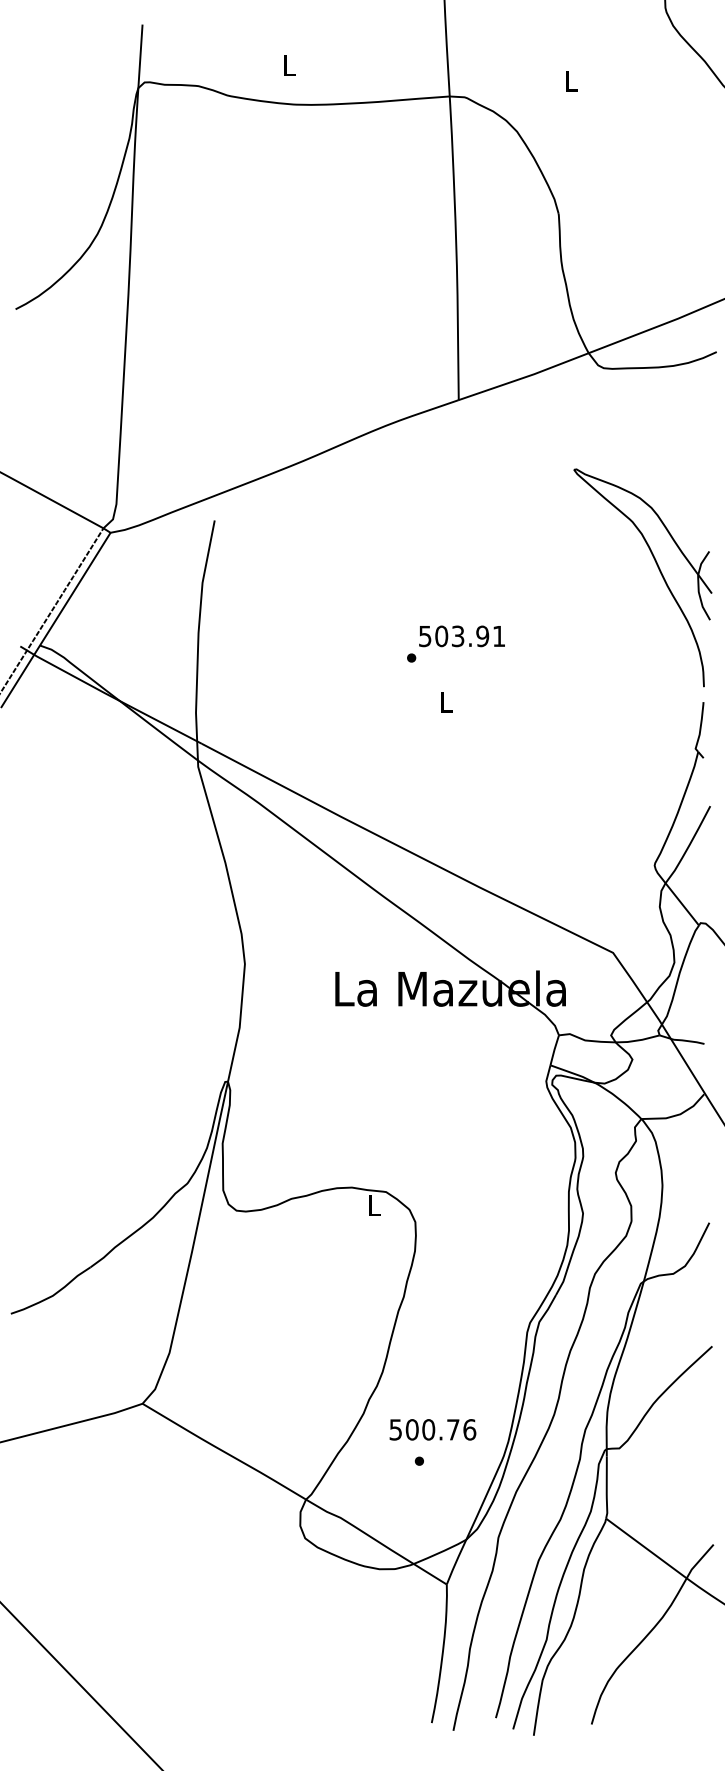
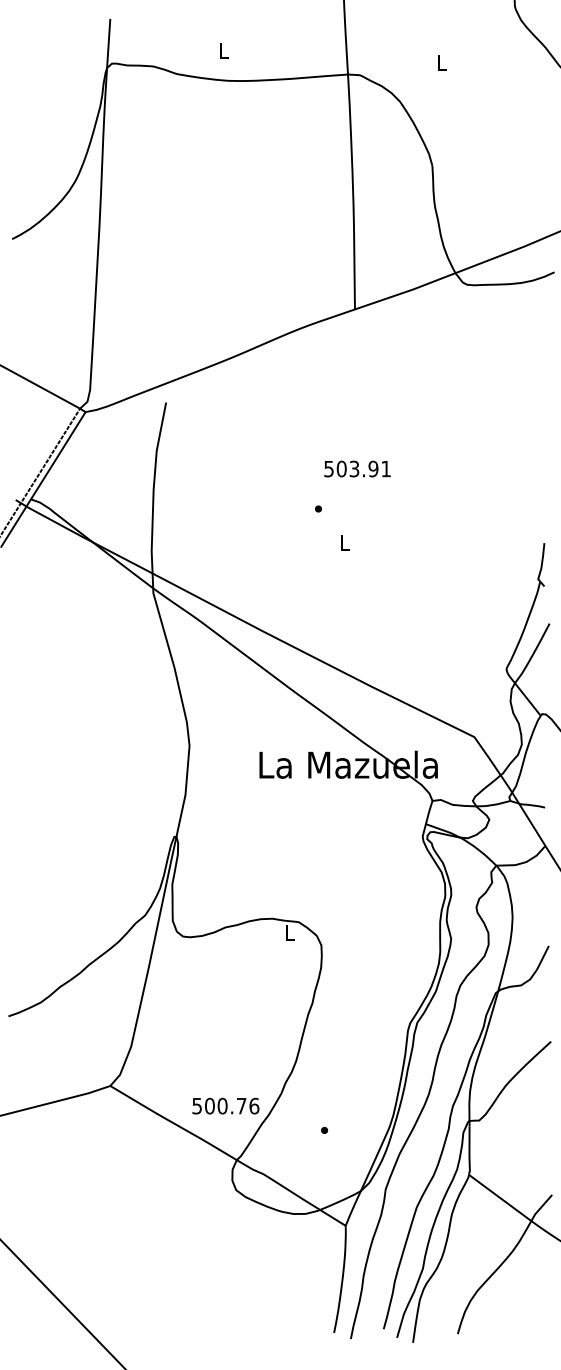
part: (658, 569) -> (509, 440), removed
text: (461, 636) -> (357, 469), moved
text: (432, 1429) -> (225, 1105), moved

